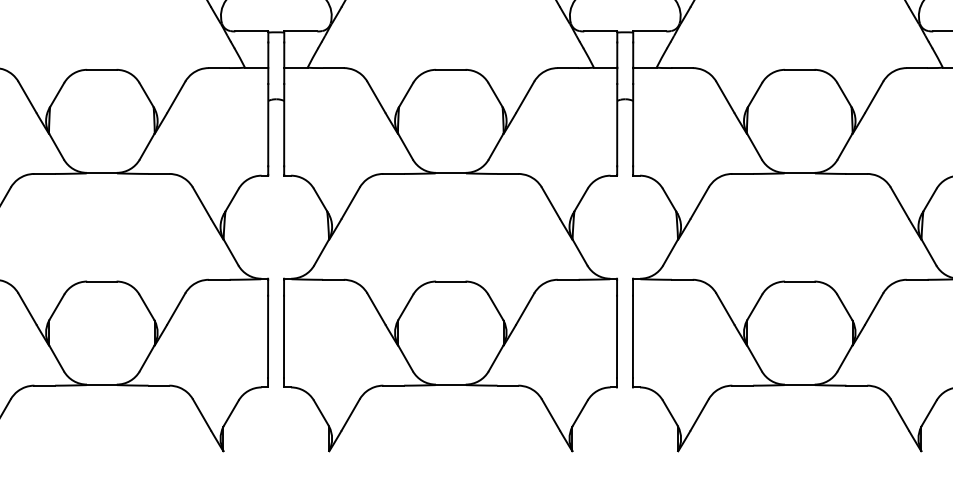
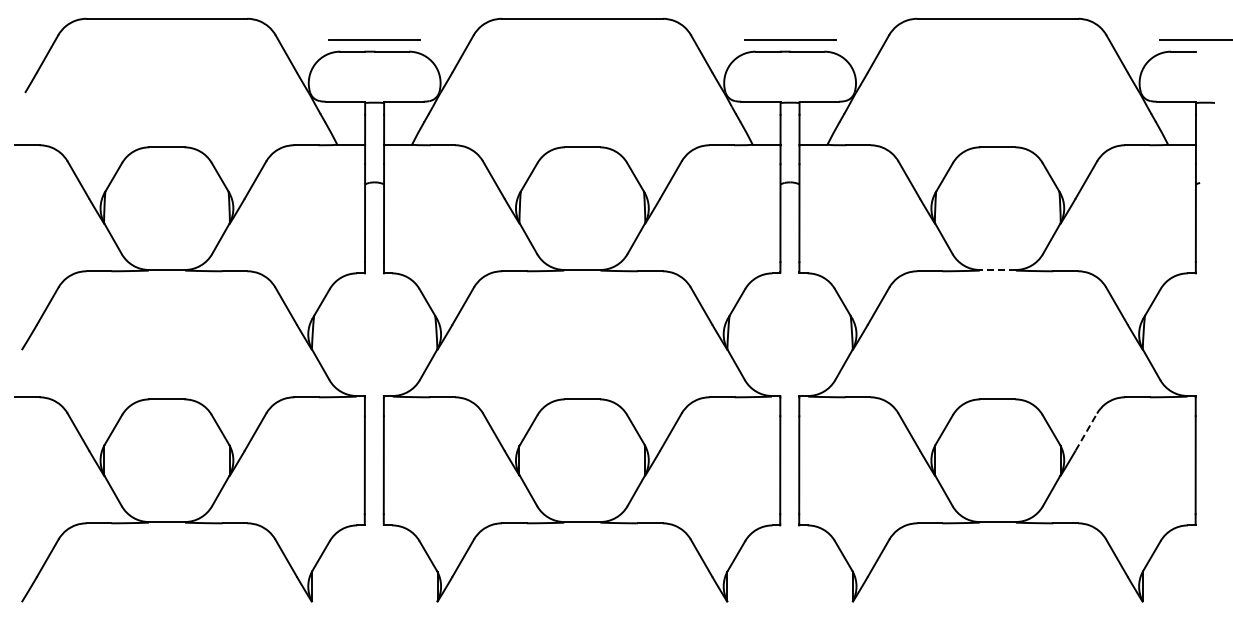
line: (799, 173) -> (997, 270), solid -> dashed
line: (874, 308) -> (1086, 431), solid -> dashed

